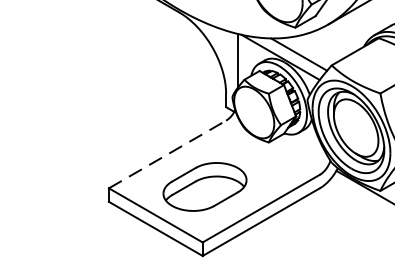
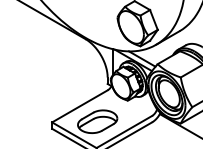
line: (168, 154) -> (80, 106), dashed -> solid

